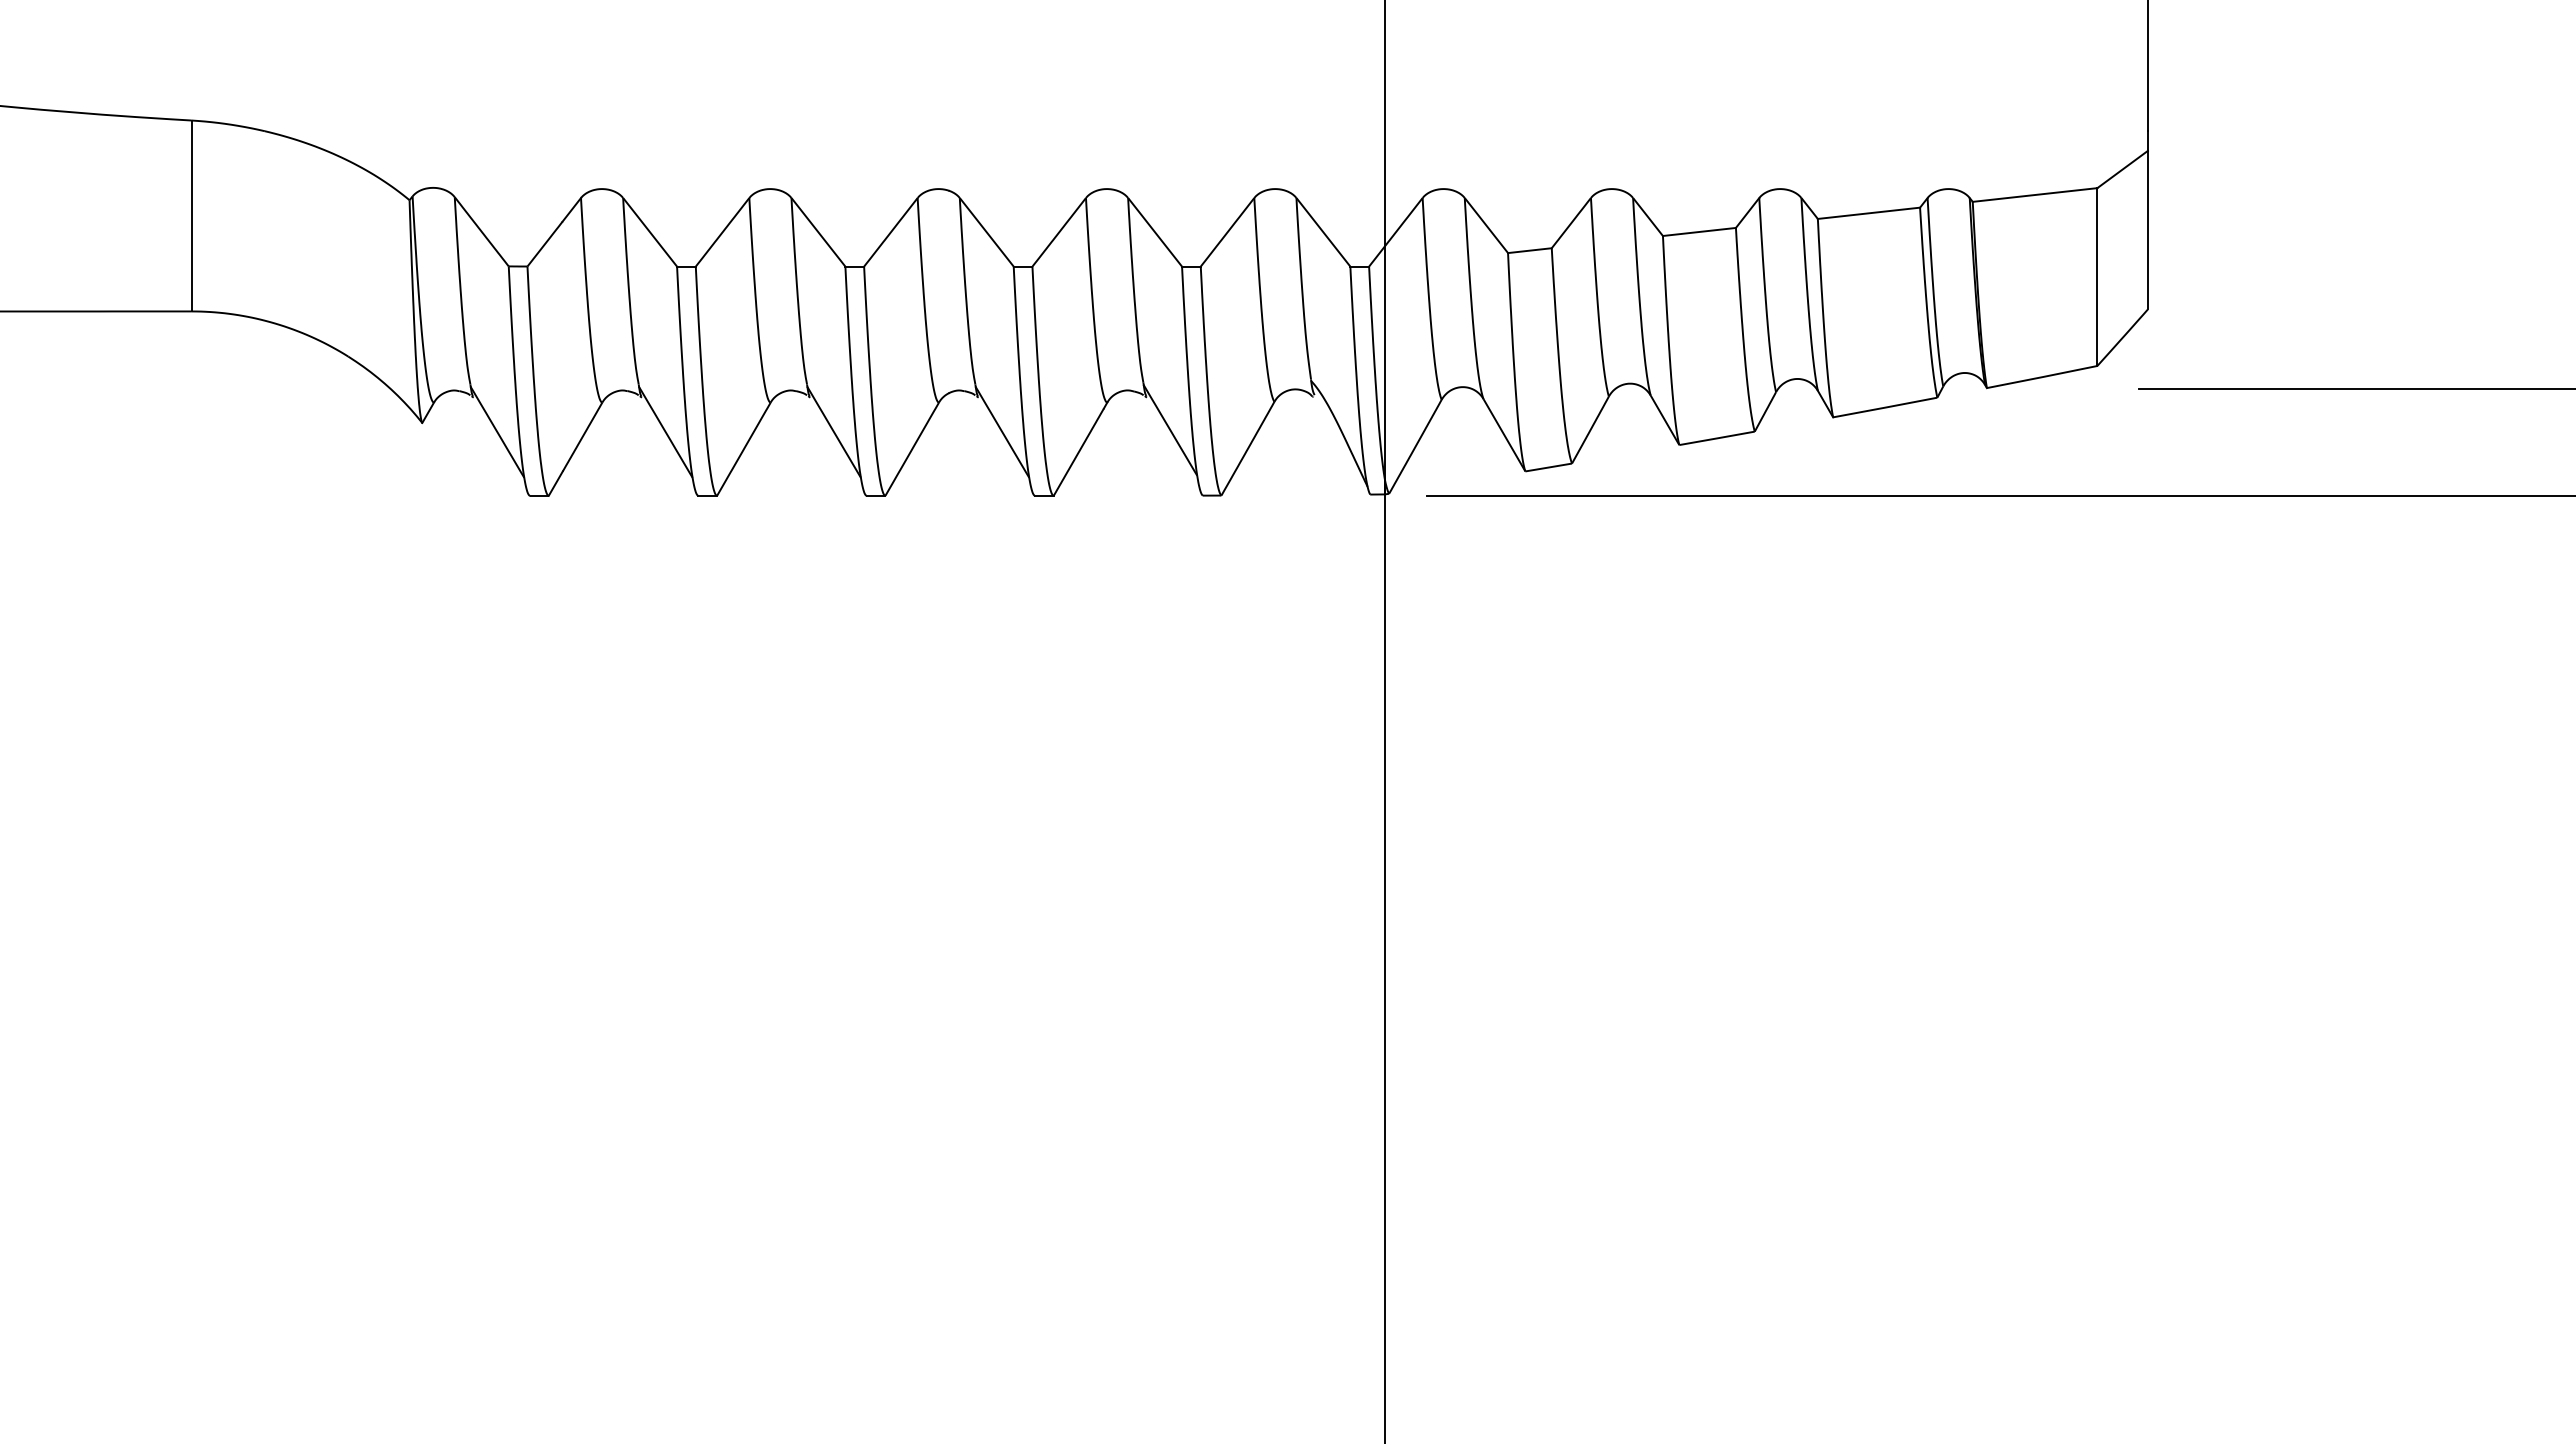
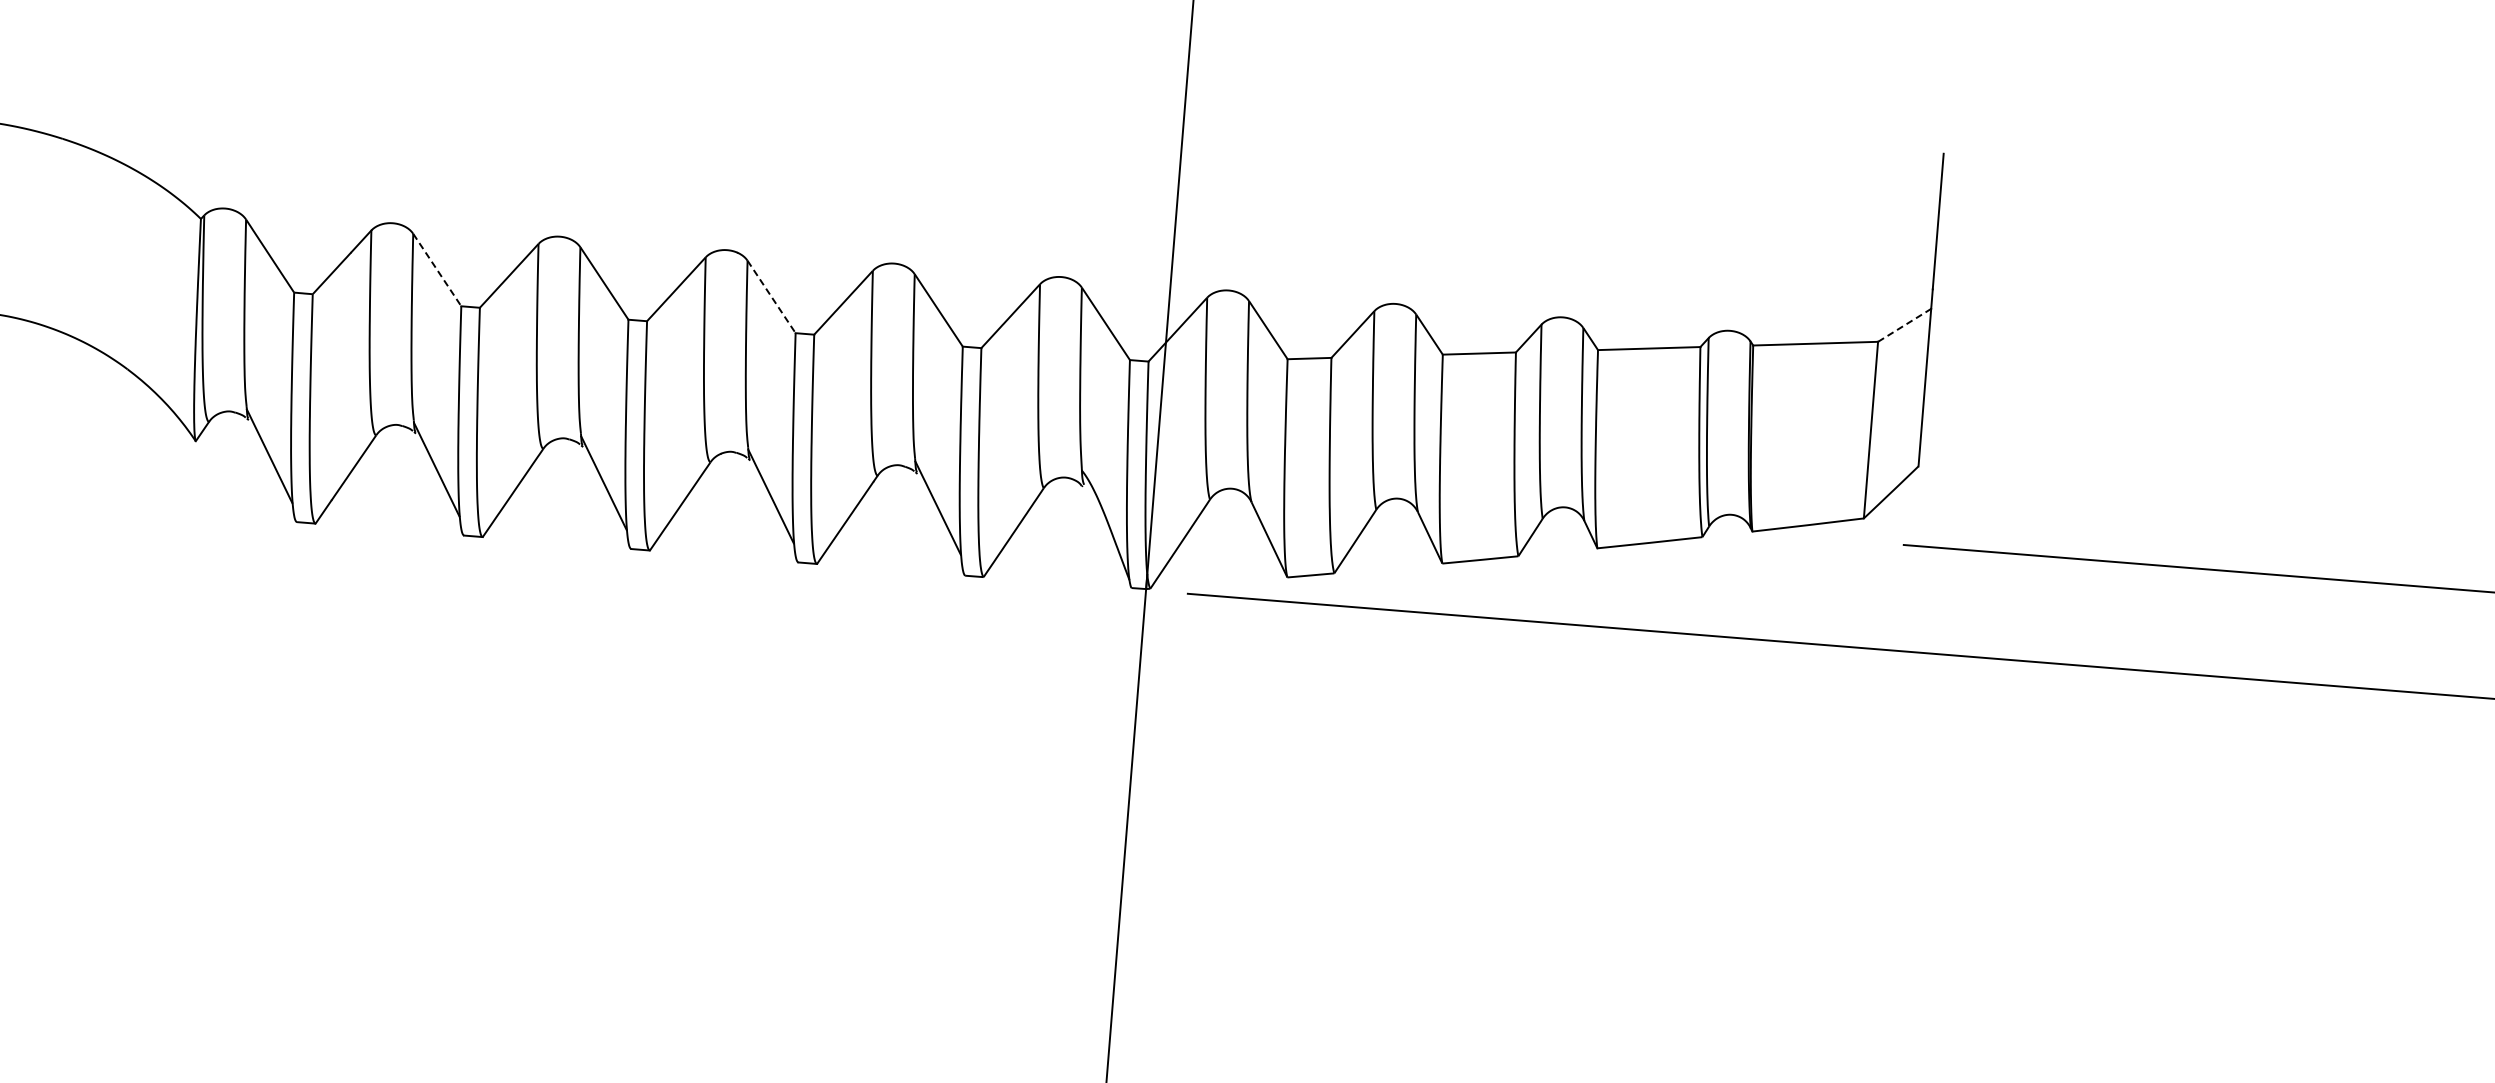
line: (2123, 169) -> (1905, 325), solid -> dashed
line: (650, 232) -> (437, 270), solid -> dashed
line: (986, 232) -> (771, 297), solid -> dashed

